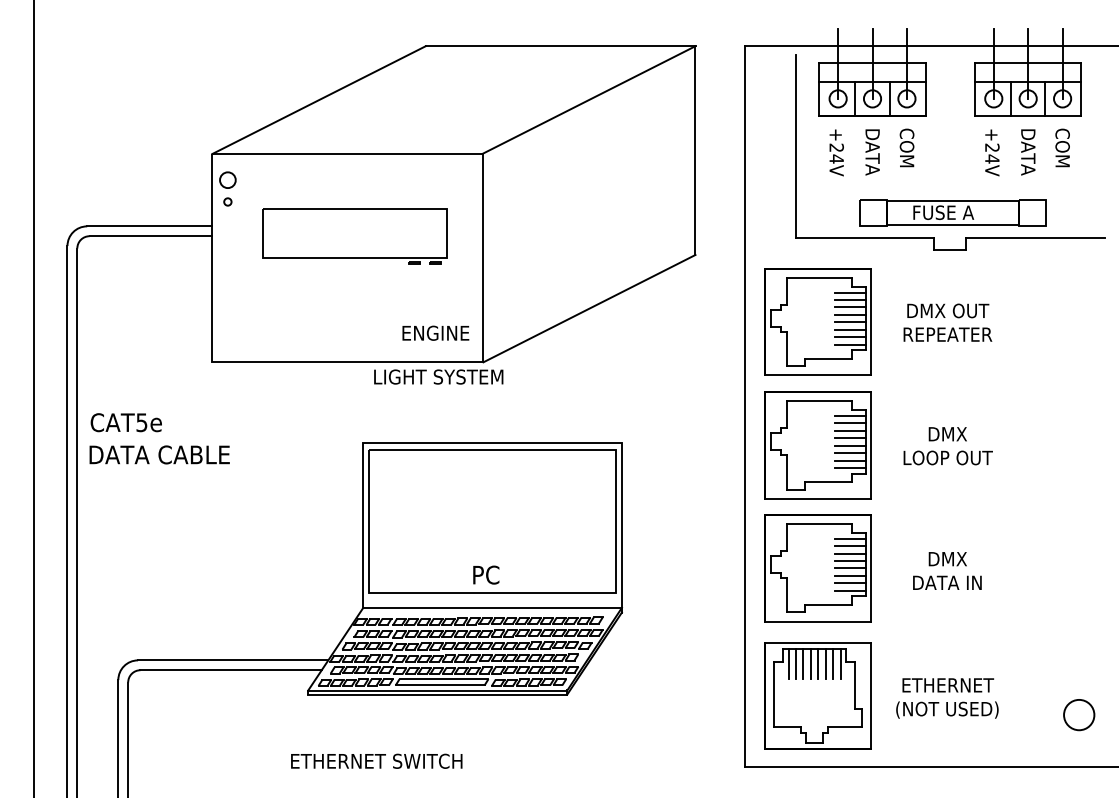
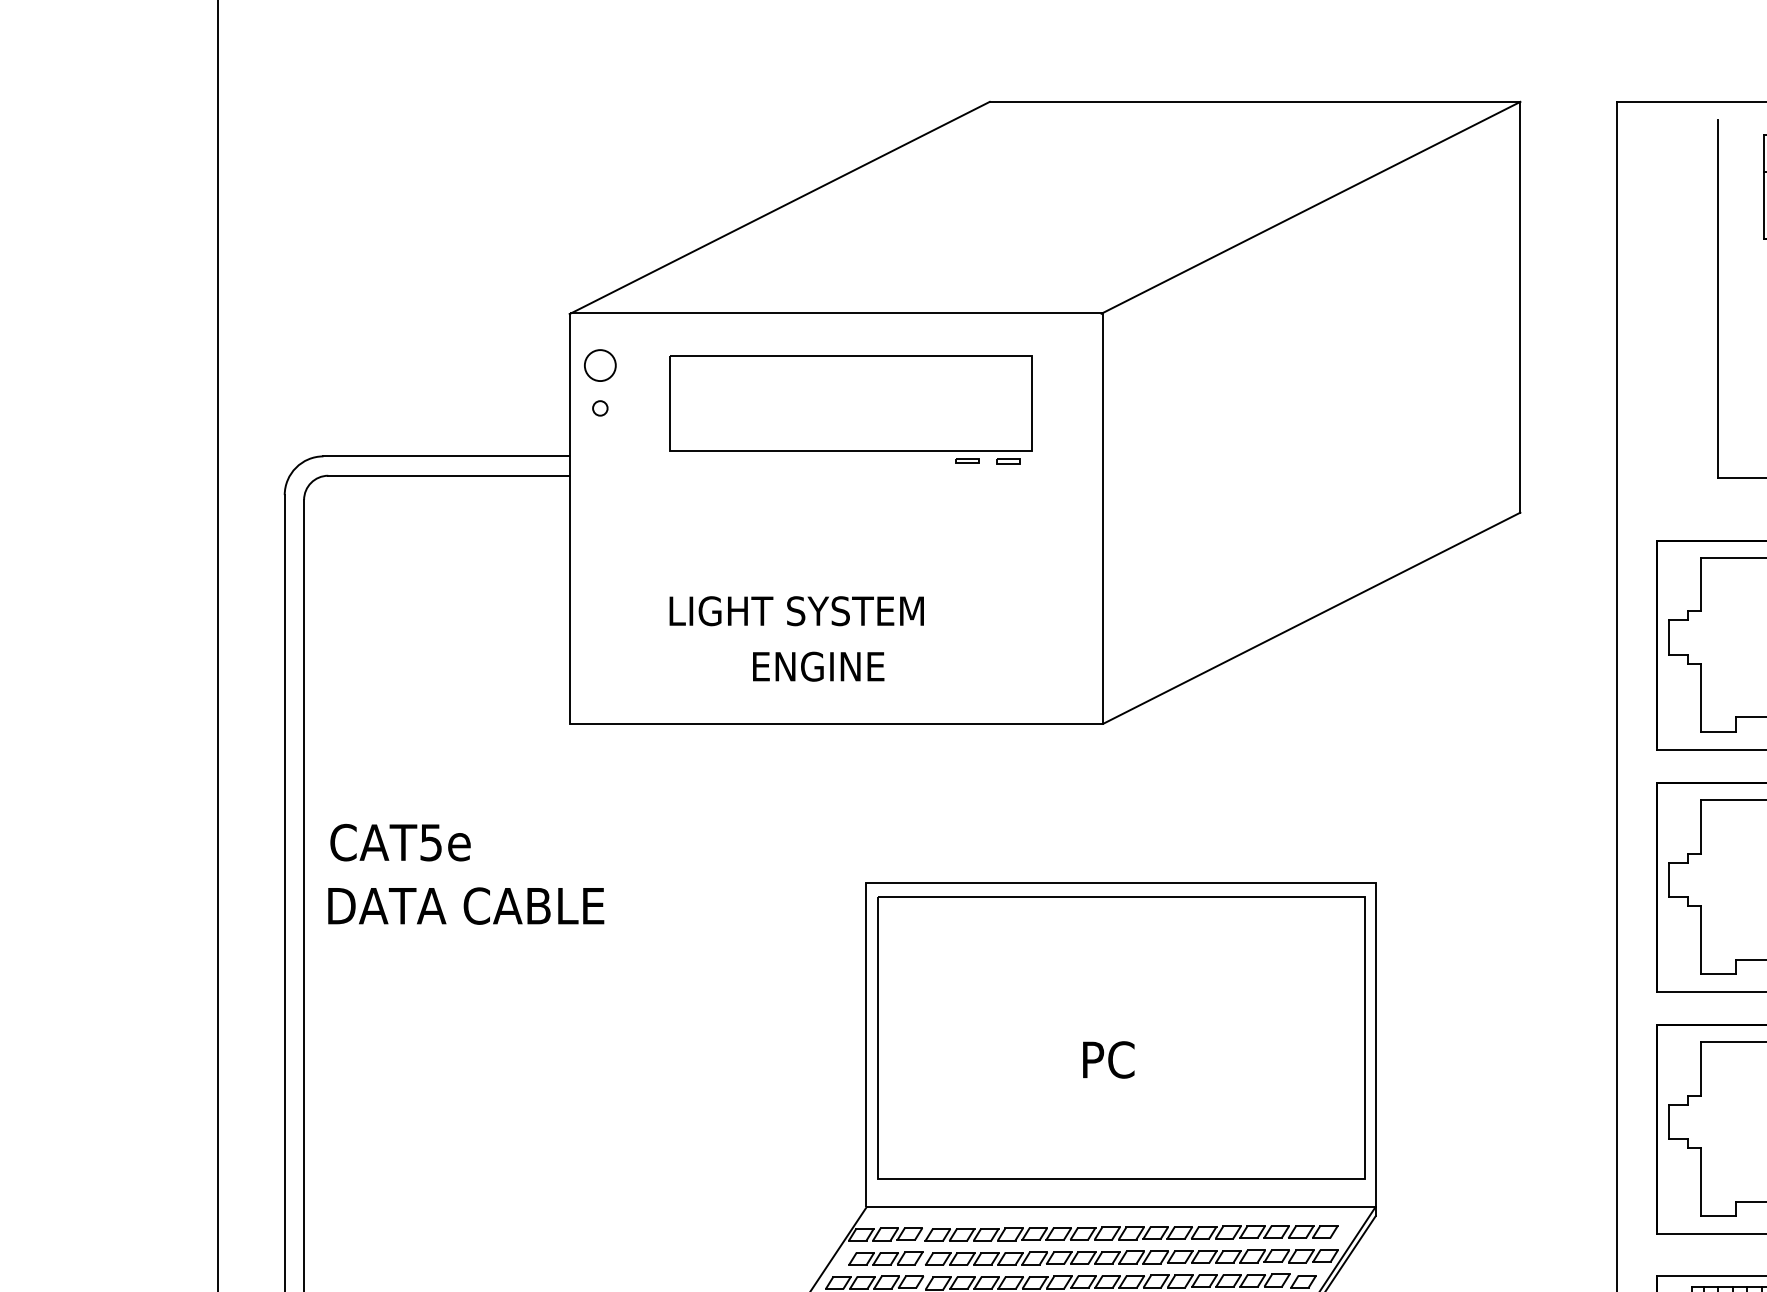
part: (354, 236) -> (849, 409), moved
text: (435, 332) -> (817, 665), moved
text: (438, 376) -> (796, 610), moved
text: (486, 574) -> (1109, 1058), moved

